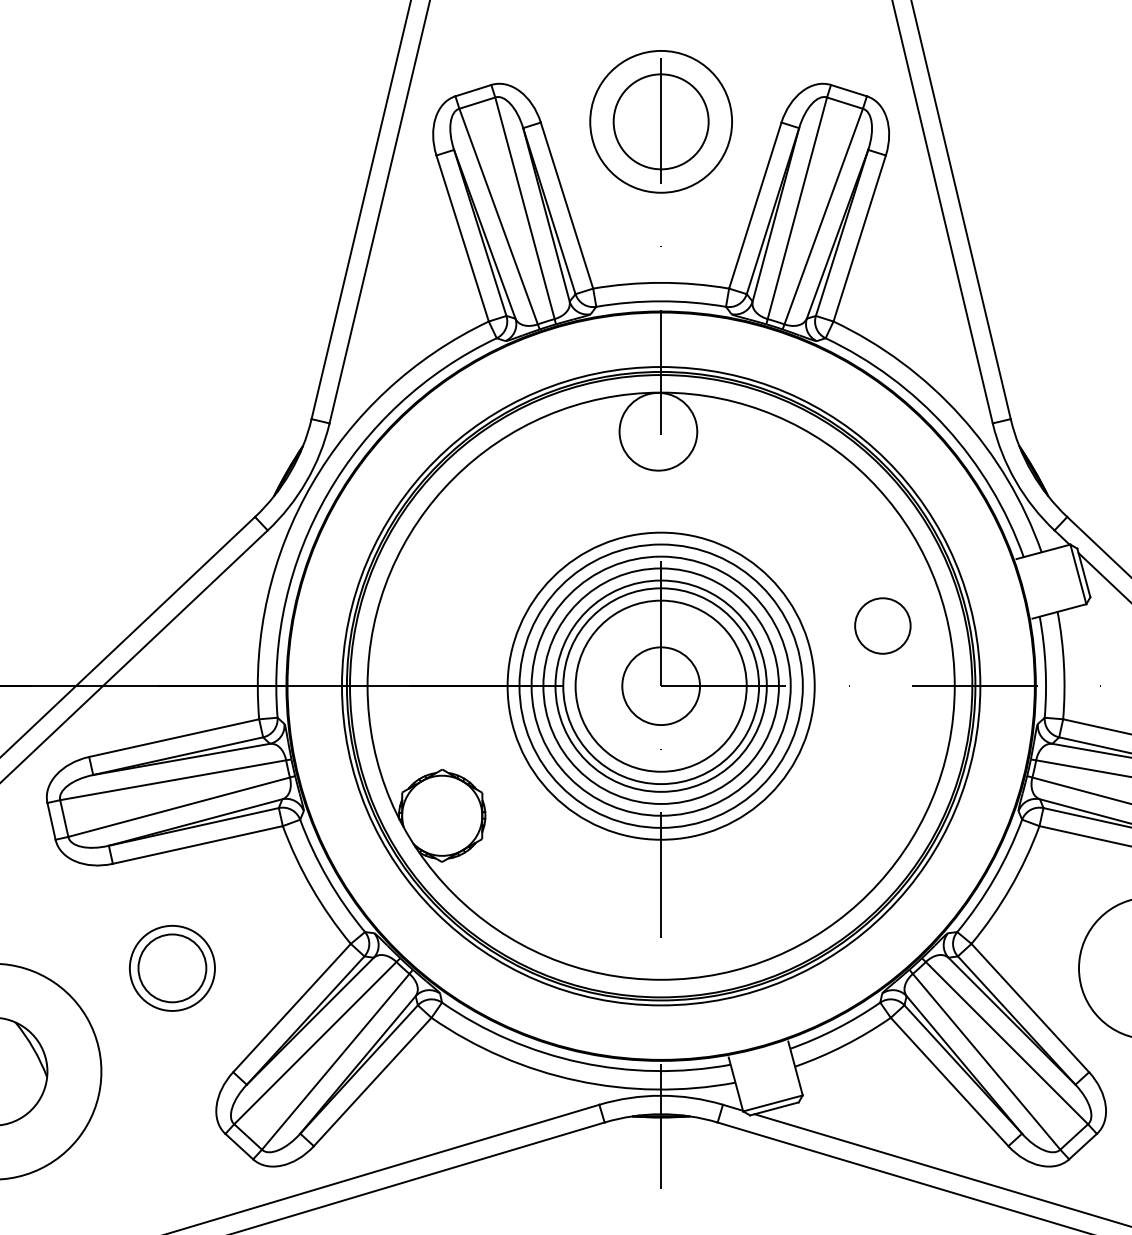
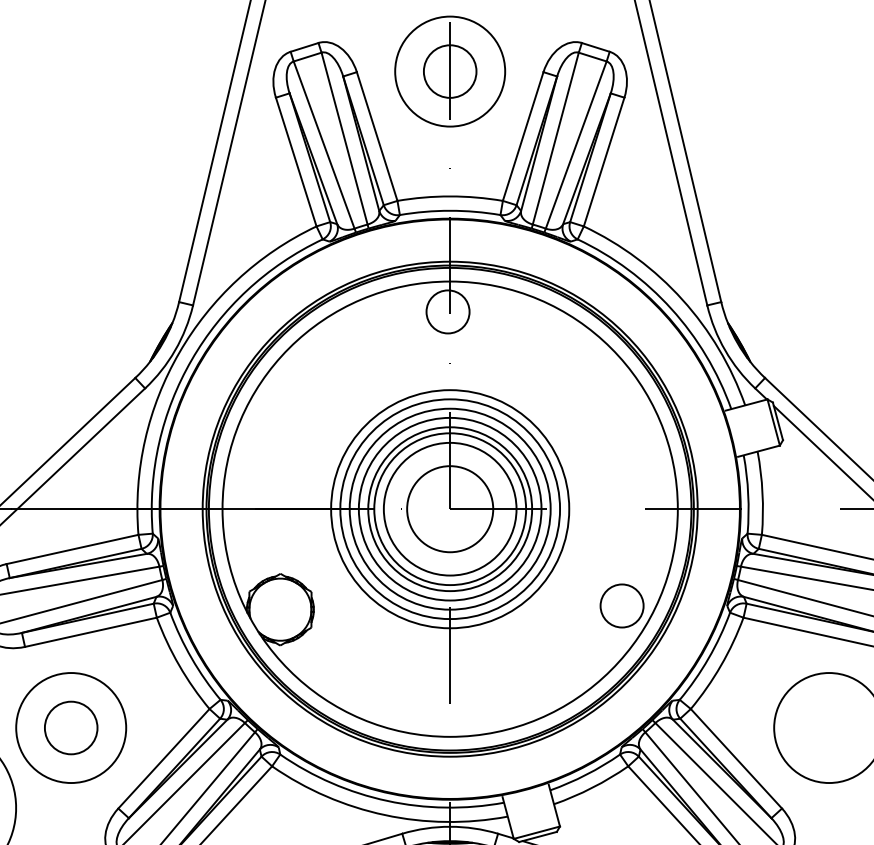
circle: (661, 121) -> (450, 71), size x0.71
circle: (658, 431) -> (448, 311), size x0.71
circle: (882, 625) -> (621, 605), moved
circle: (660, 685) -> (449, 508), size x1.43
circle: (172, 968) -> (71, 728), size x1.67

